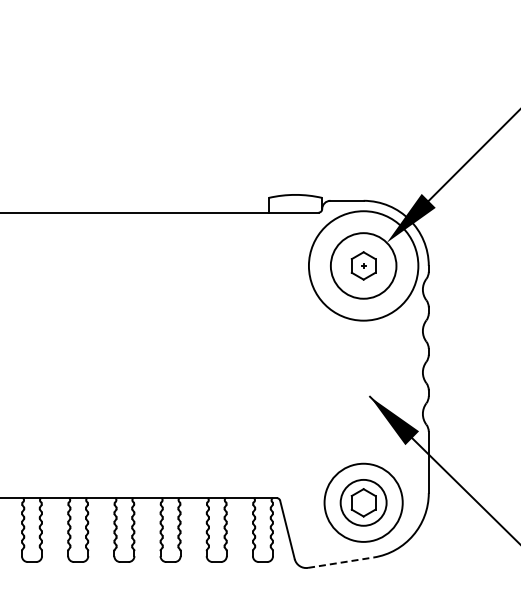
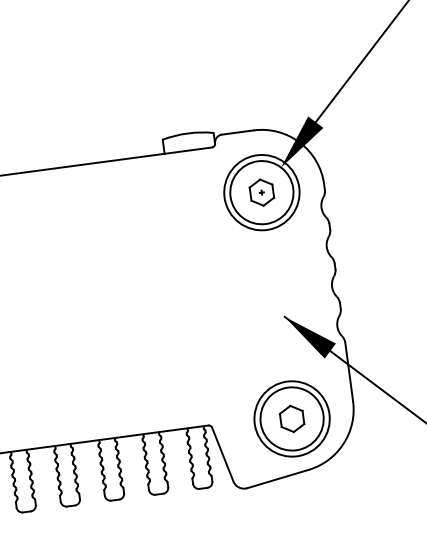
circle: (363, 265) -> (261, 192), size x0.71
circle: (363, 502) -> (291, 418), size x1.43
line: (341, 562) -> (278, 478), dashed -> solid

